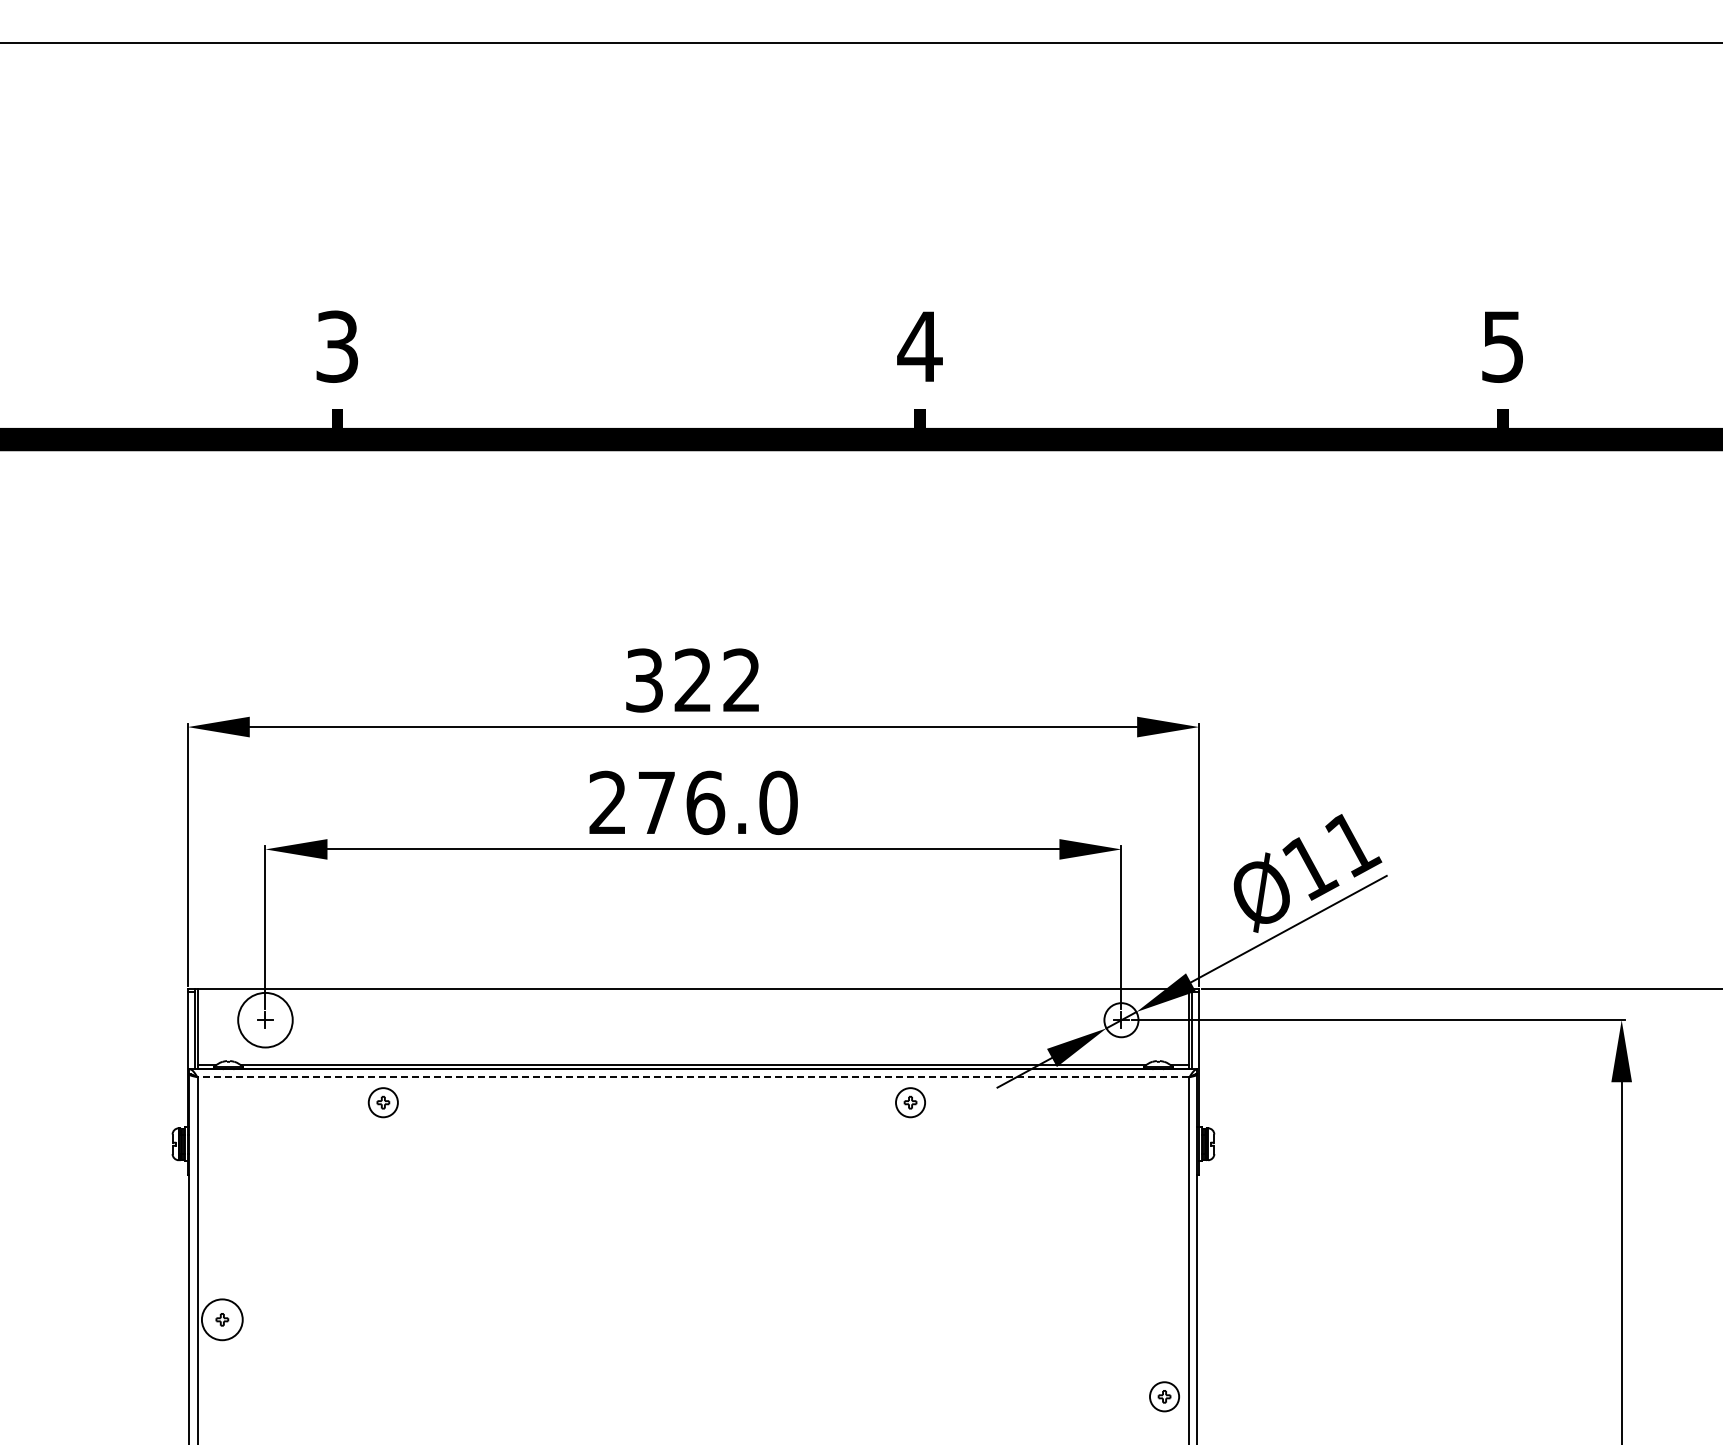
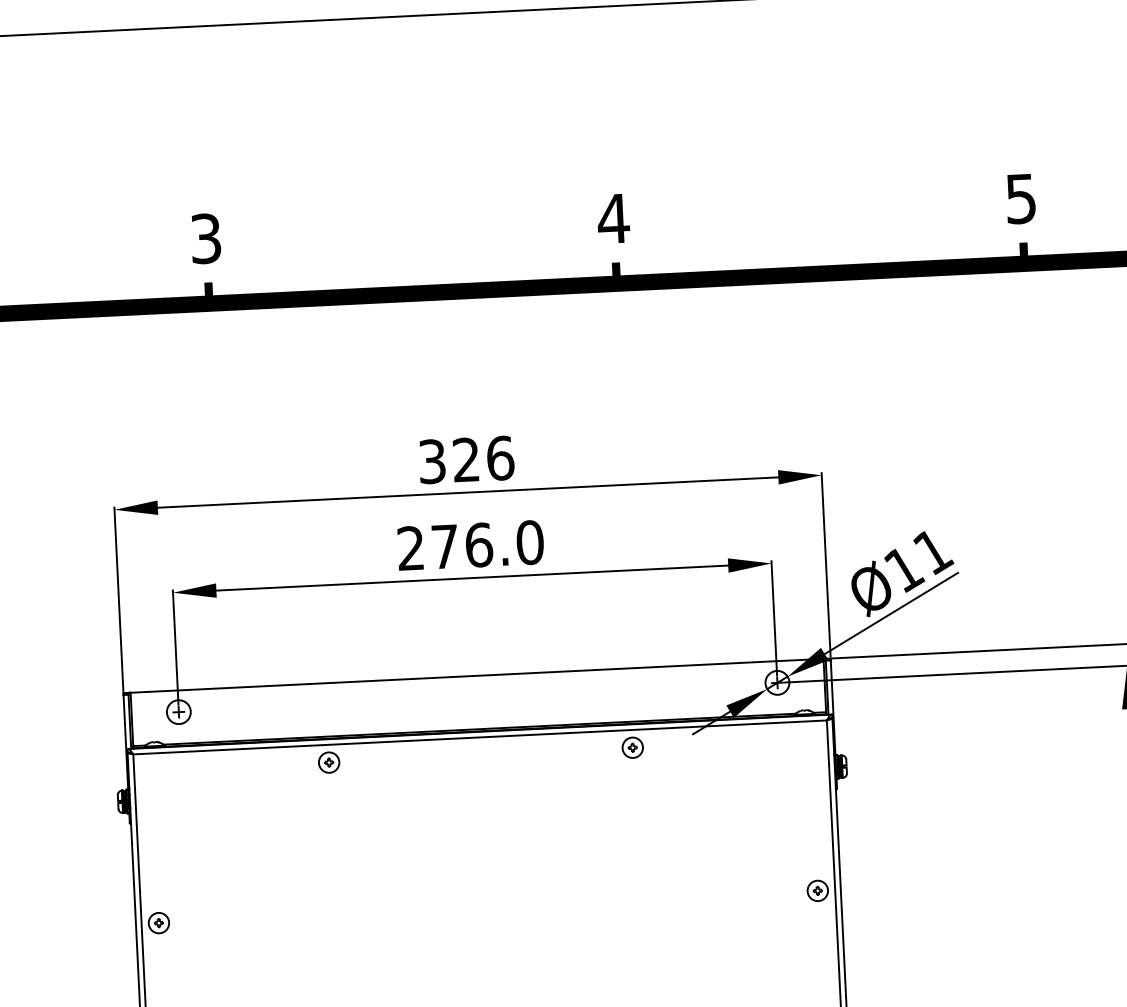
text: (742, 680) -> (500, 458), 322 -> 326
circle: (265, 1020) -> (178, 712), size x0.62
line: (693, 1077) -> (480, 737), dashed -> solid
part: (382, 1102) -> (328, 762), moved
circle: (221, 1319) -> (158, 922), size x0.71
part: (1164, 1396) -> (817, 890), moved

